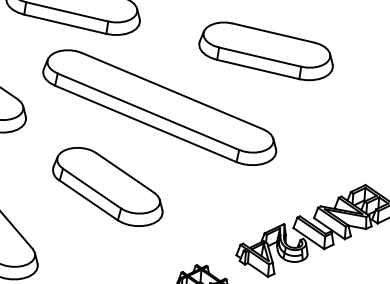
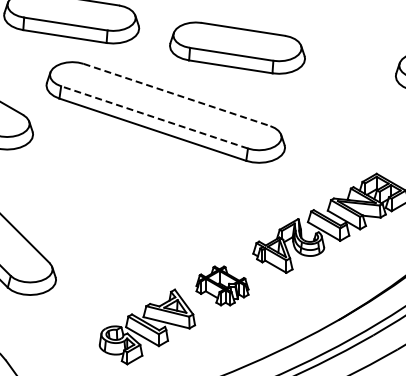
part: (266, 50) -> (237, 47), moved
line: (173, 91) -> (177, 95), solid -> dashed
line: (148, 111) -> (154, 117), solid -> dashed
part: (108, 187) -> (120, 195), removed

